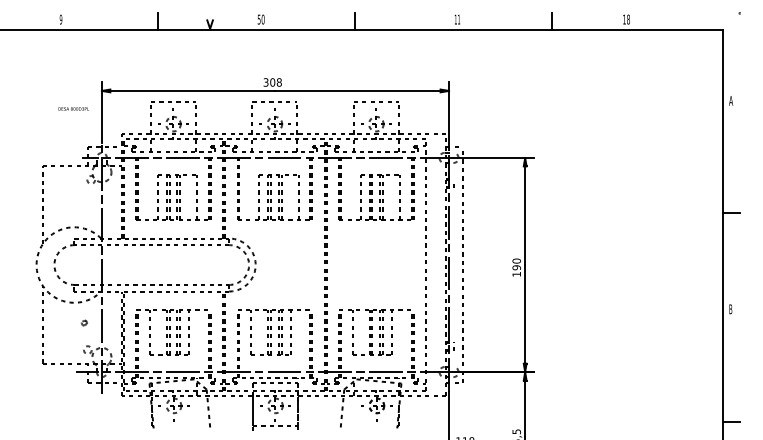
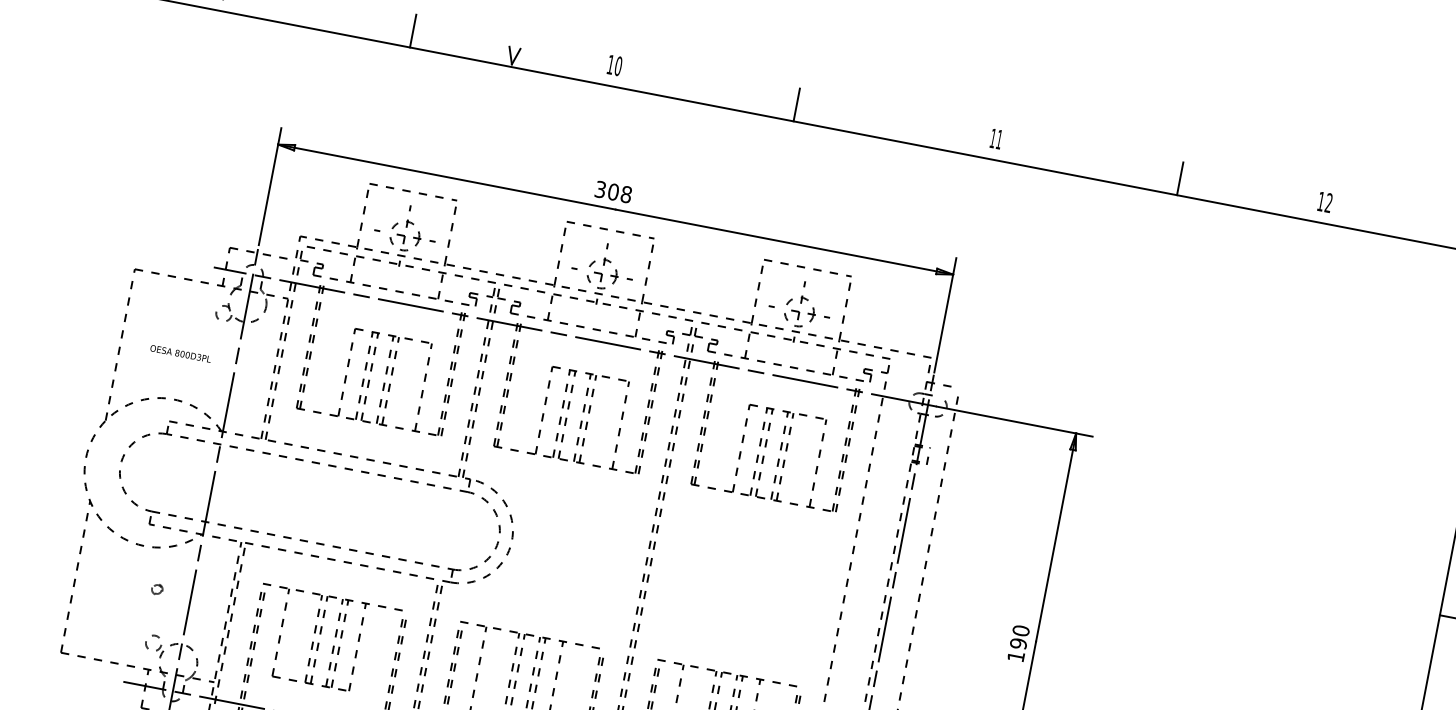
text: (258, 19) -> (609, 64), 50 -> 10
text: (628, 19) -> (1328, 202), 18 -> 12
text: (73, 108) -> (180, 352), moved

